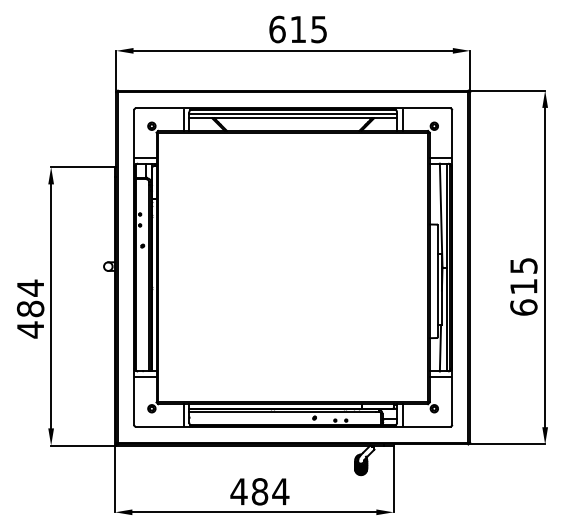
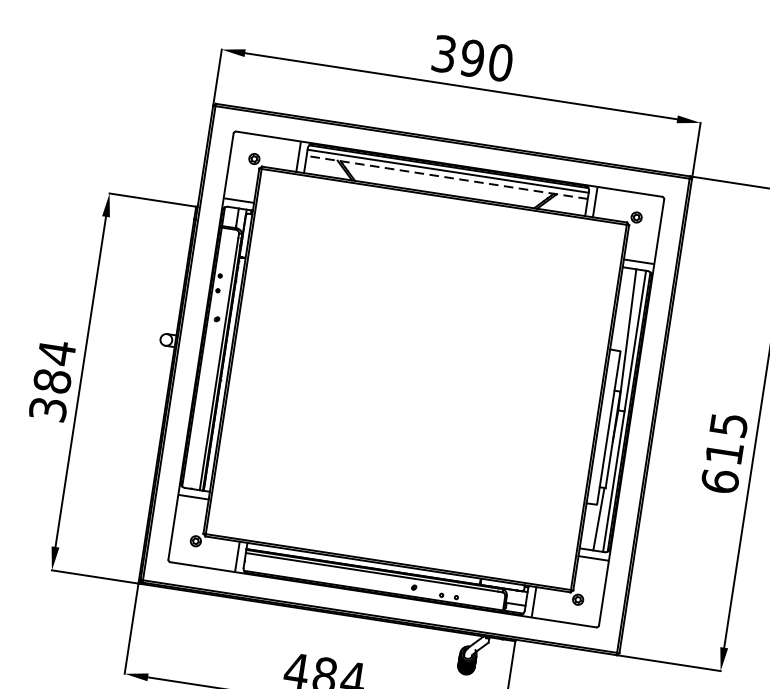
text: (298, 29) -> (472, 58), 615 -> 390
line: (293, 118) -> (447, 177), solid -> dashed
text: (30, 329) -> (48, 408), 484 -> 384

